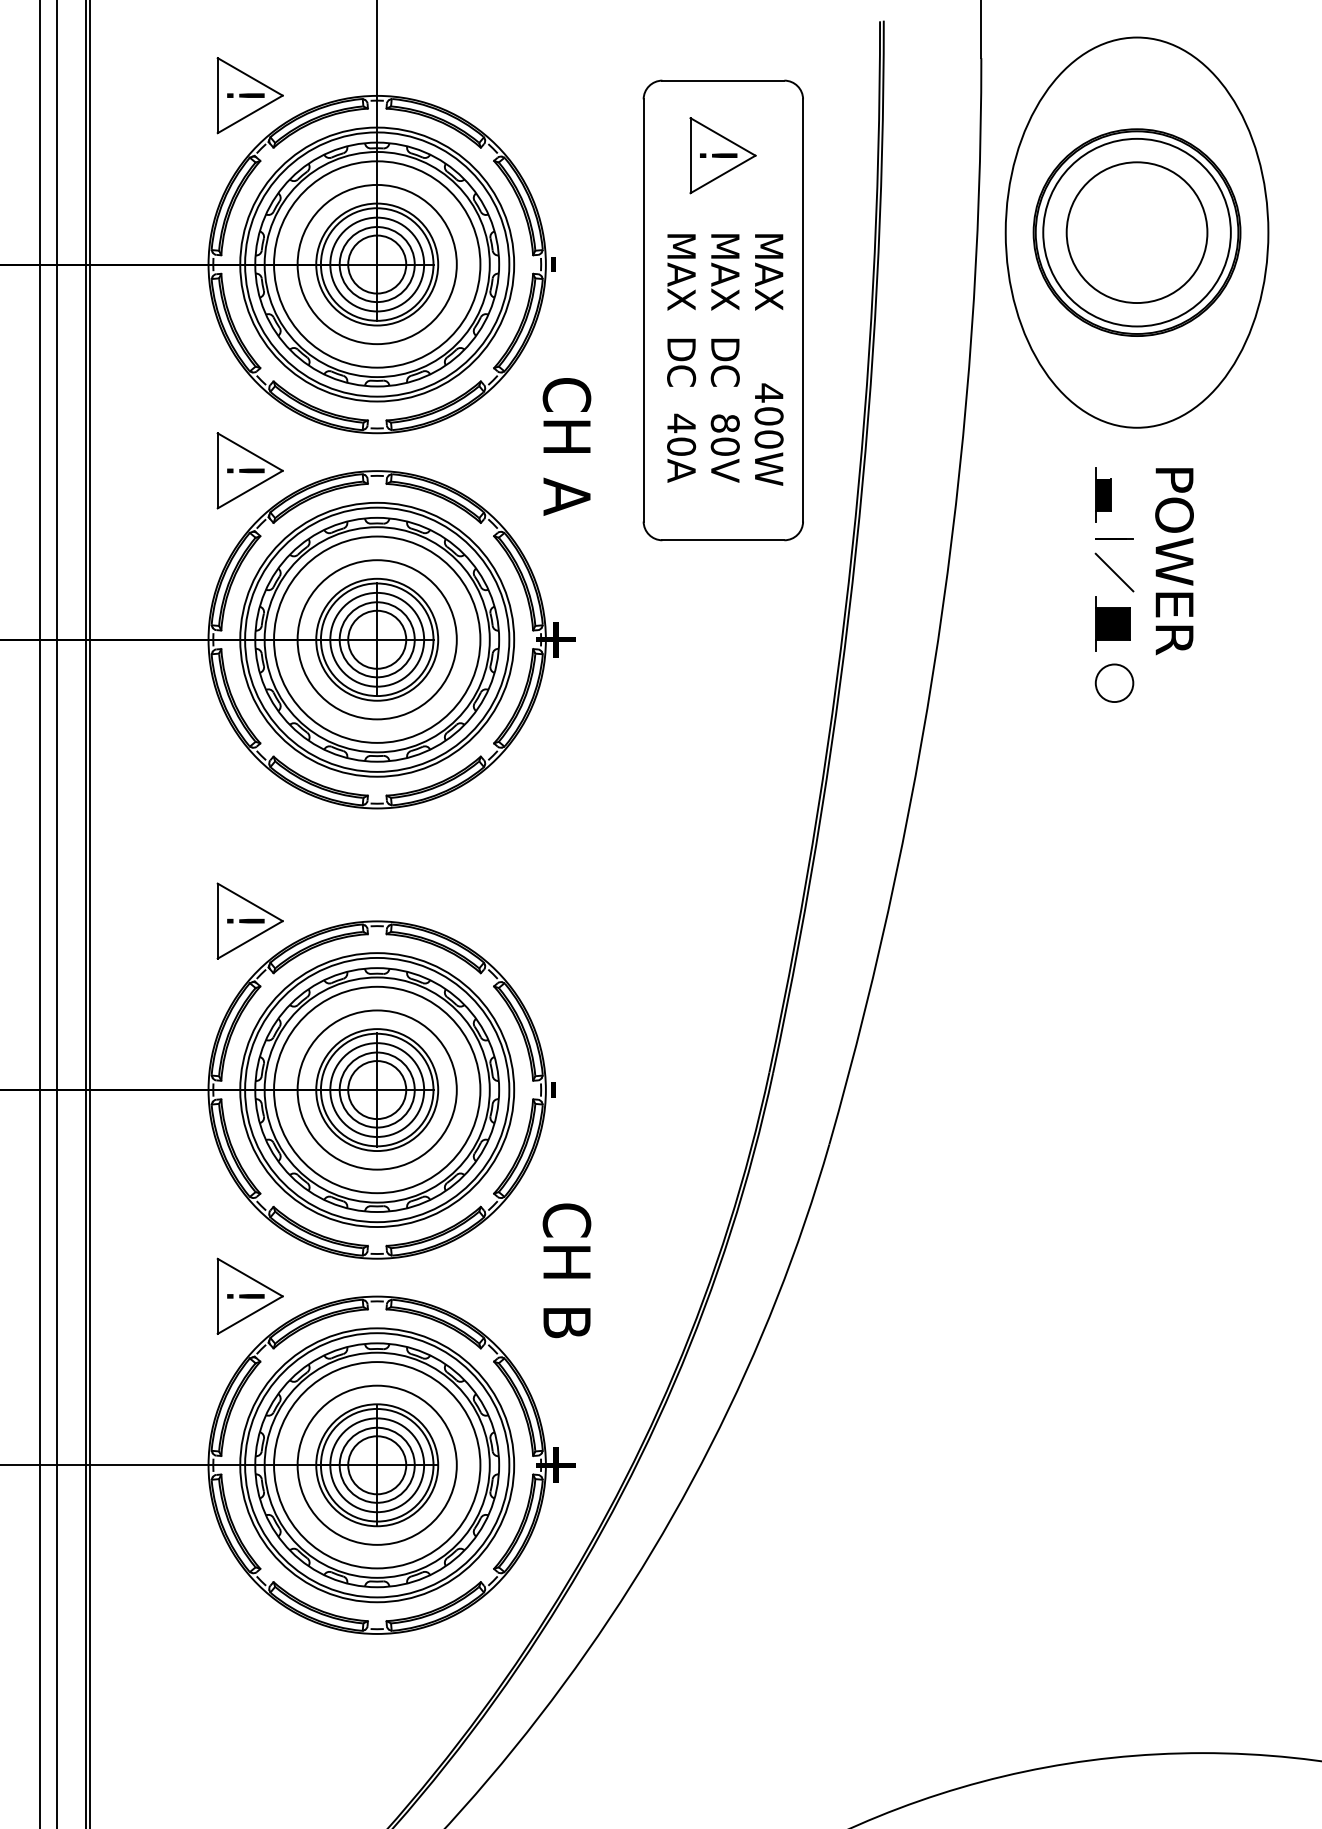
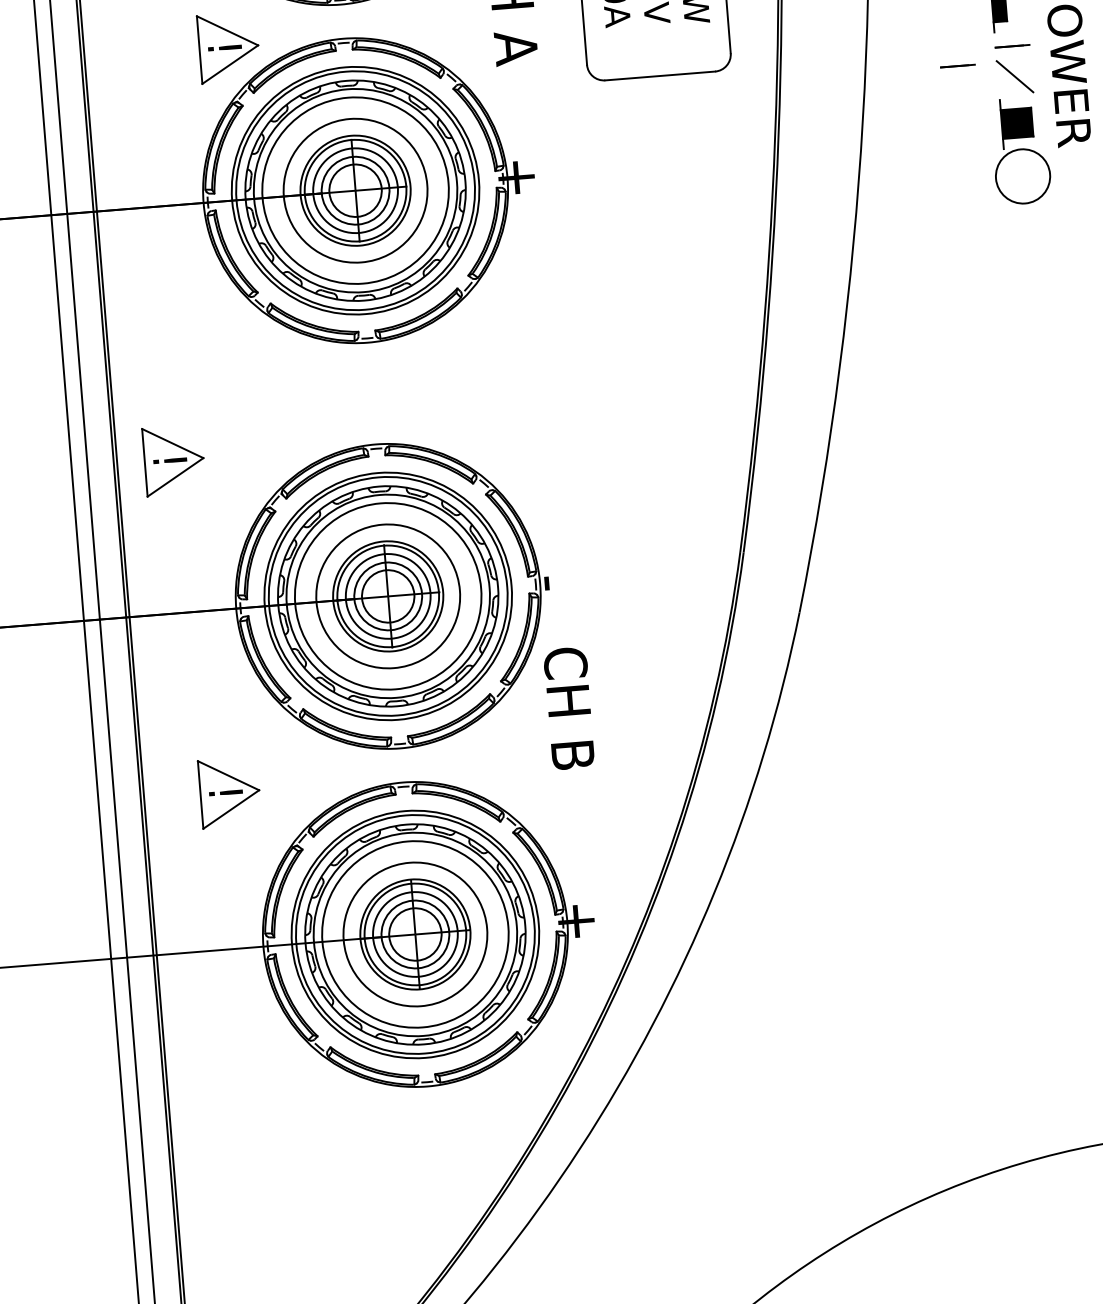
line: (1052, 555) -> (957, 65), added
circle: (1114, 683) -> (1023, 176), size x1.6
part: (249, 920) -> (173, 459), moved
text: (566, 1270) -> (568, 708), moved
part: (249, 1295) -> (229, 791), moved

